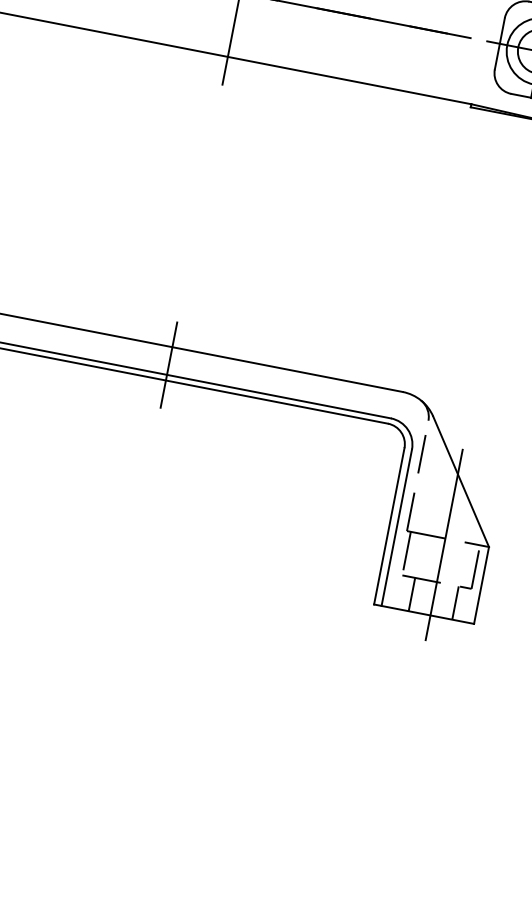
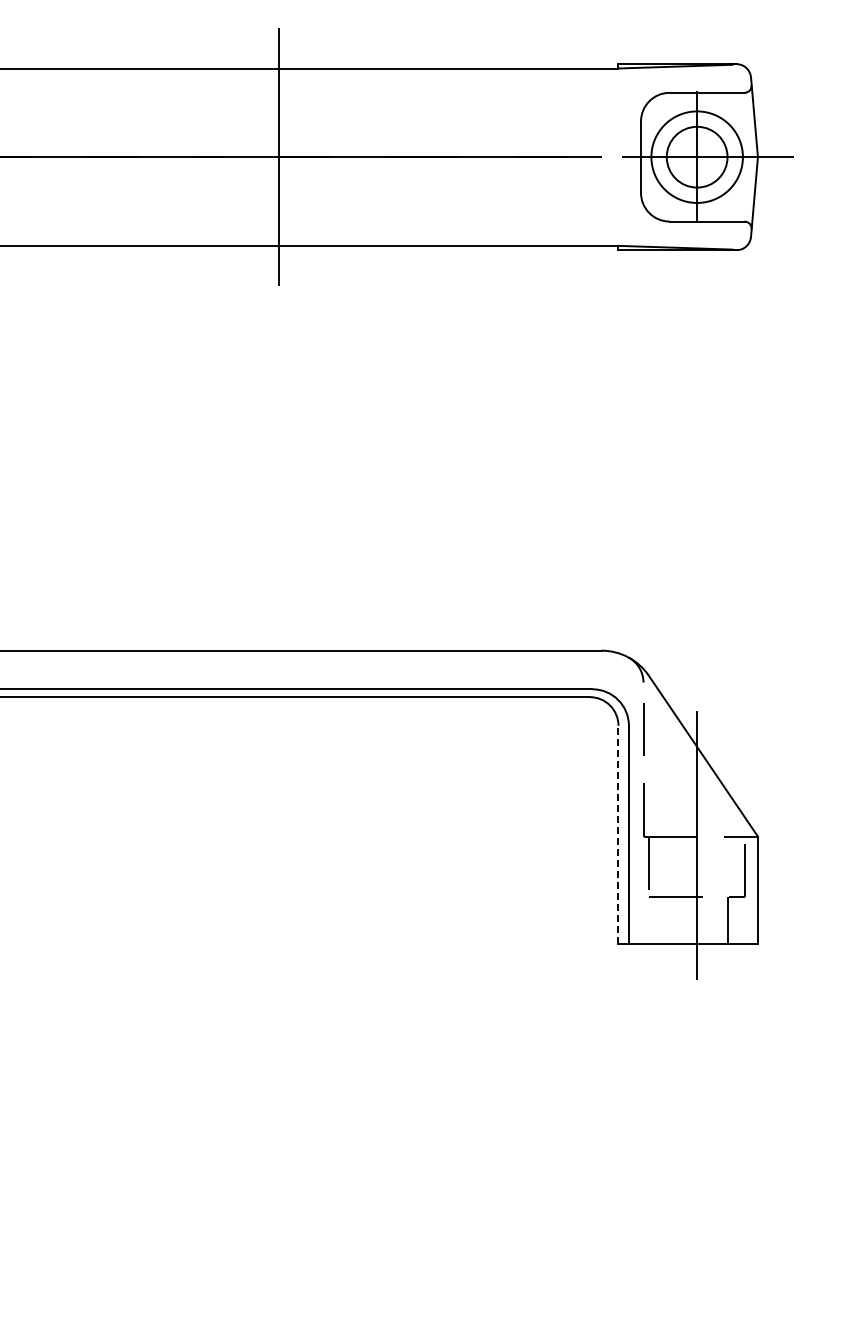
line: (169, 365) -> (280, 675), removed
line: (389, 526) -> (618, 834), solid -> dashed
line: (411, 594) -> (666, 920), removed

